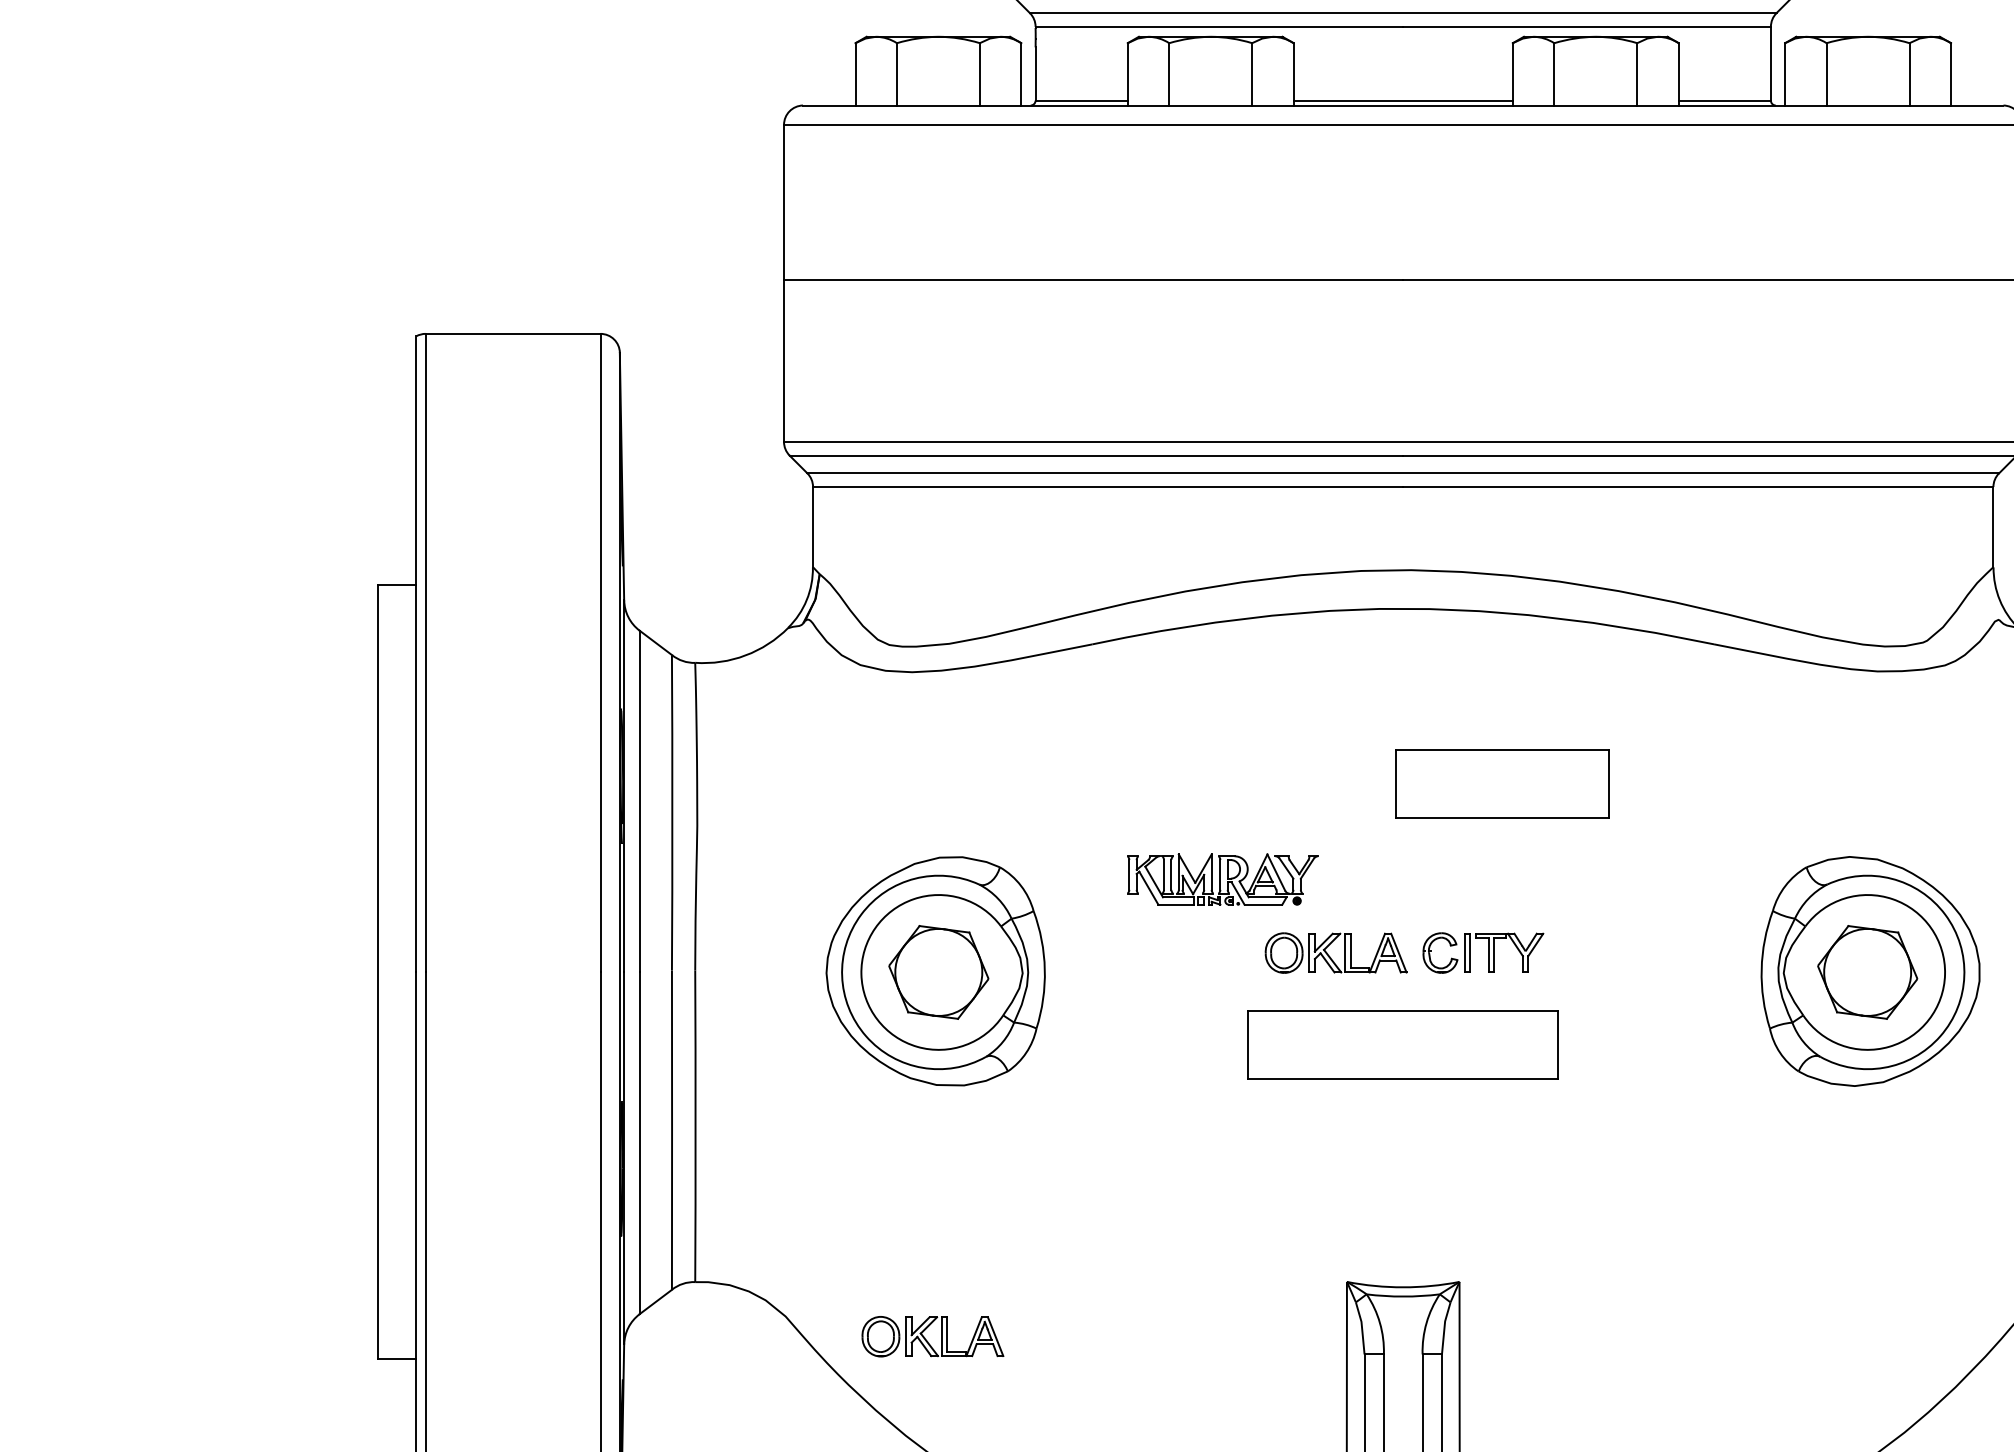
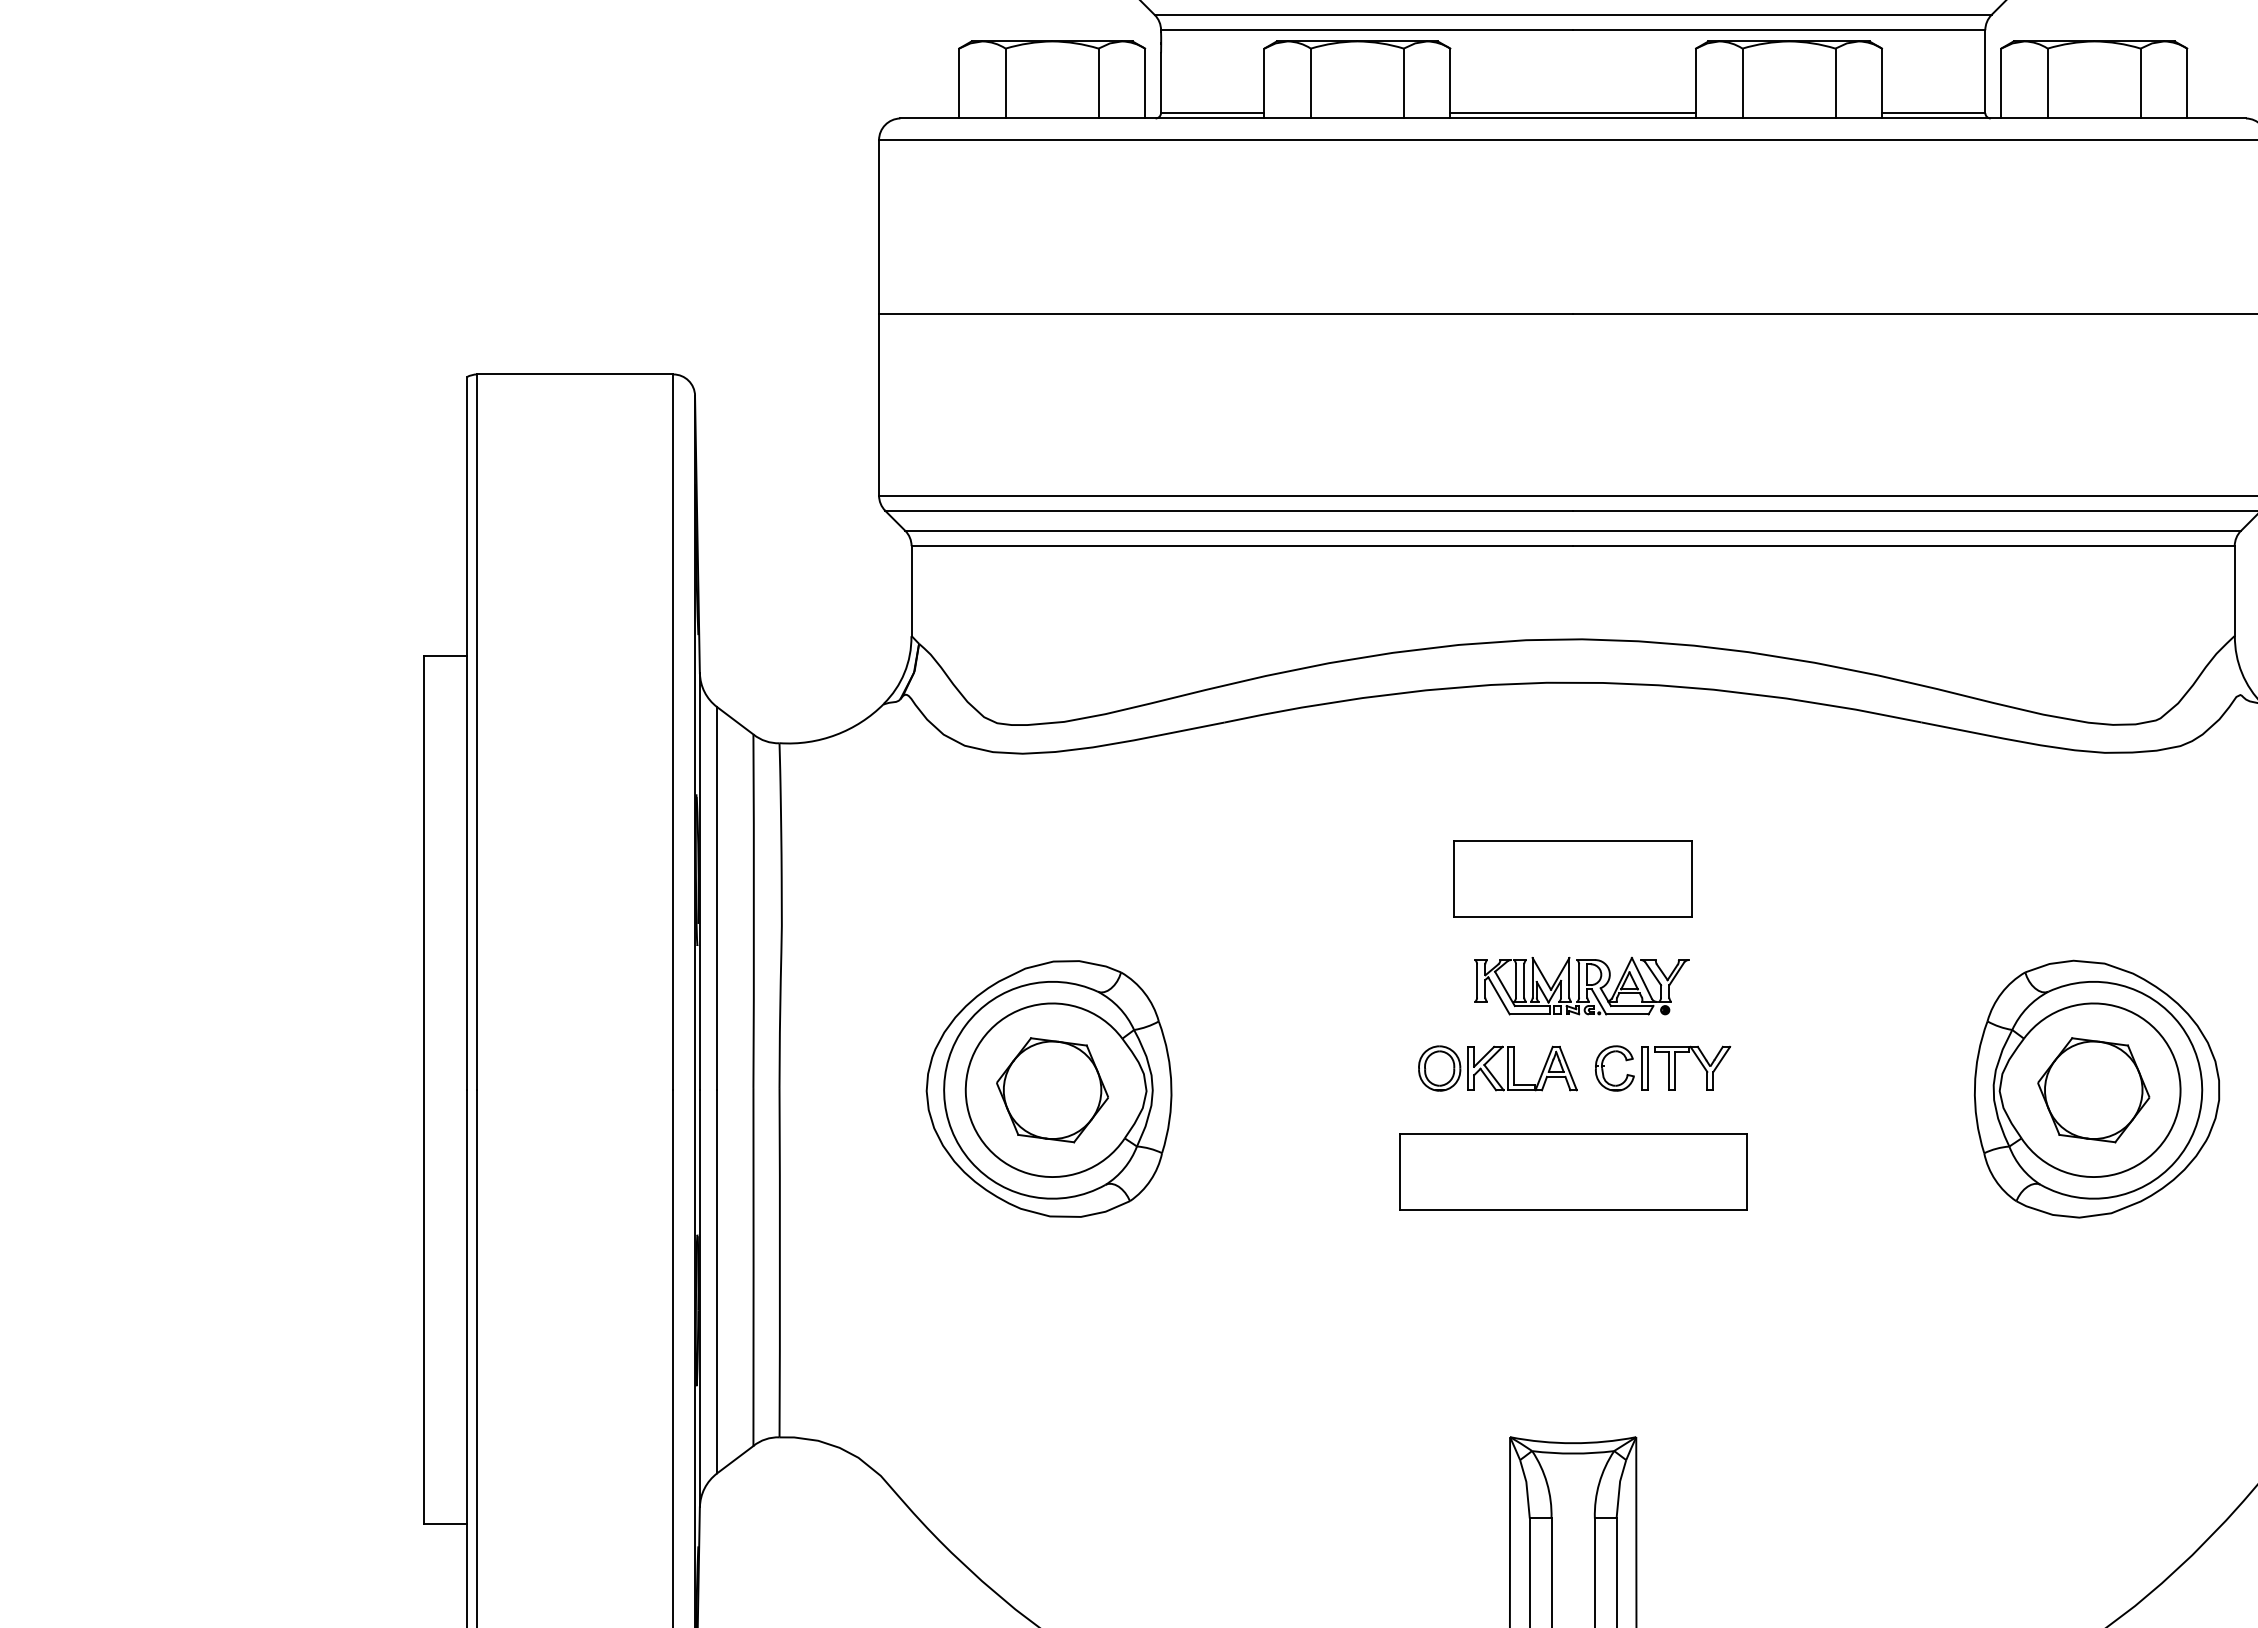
part: (1501, 783) -> (1572, 878), moved
part: (1222, 878) -> (1581, 985), moved
part: (928, 1341) -> (1040, 1503), removed

